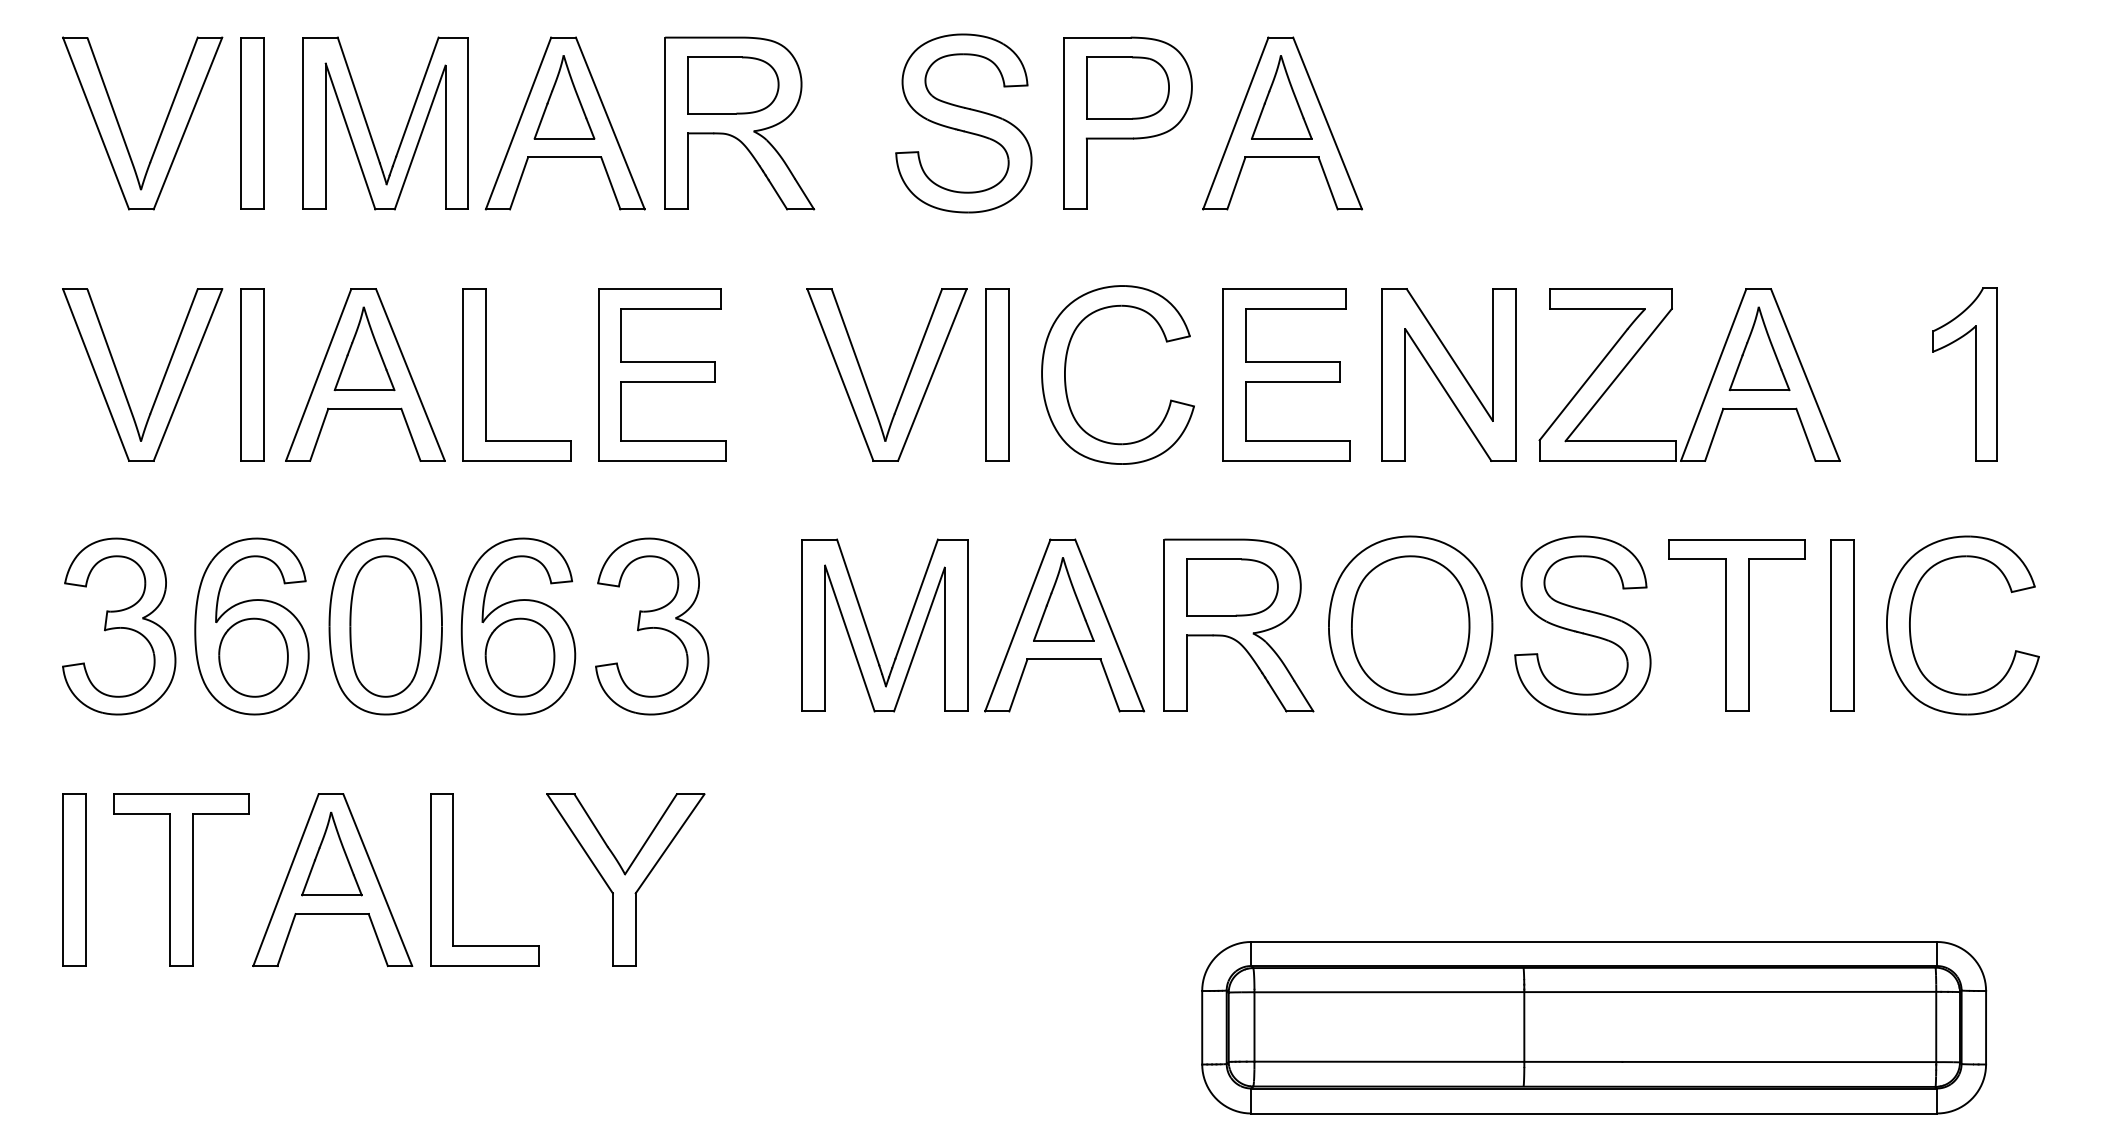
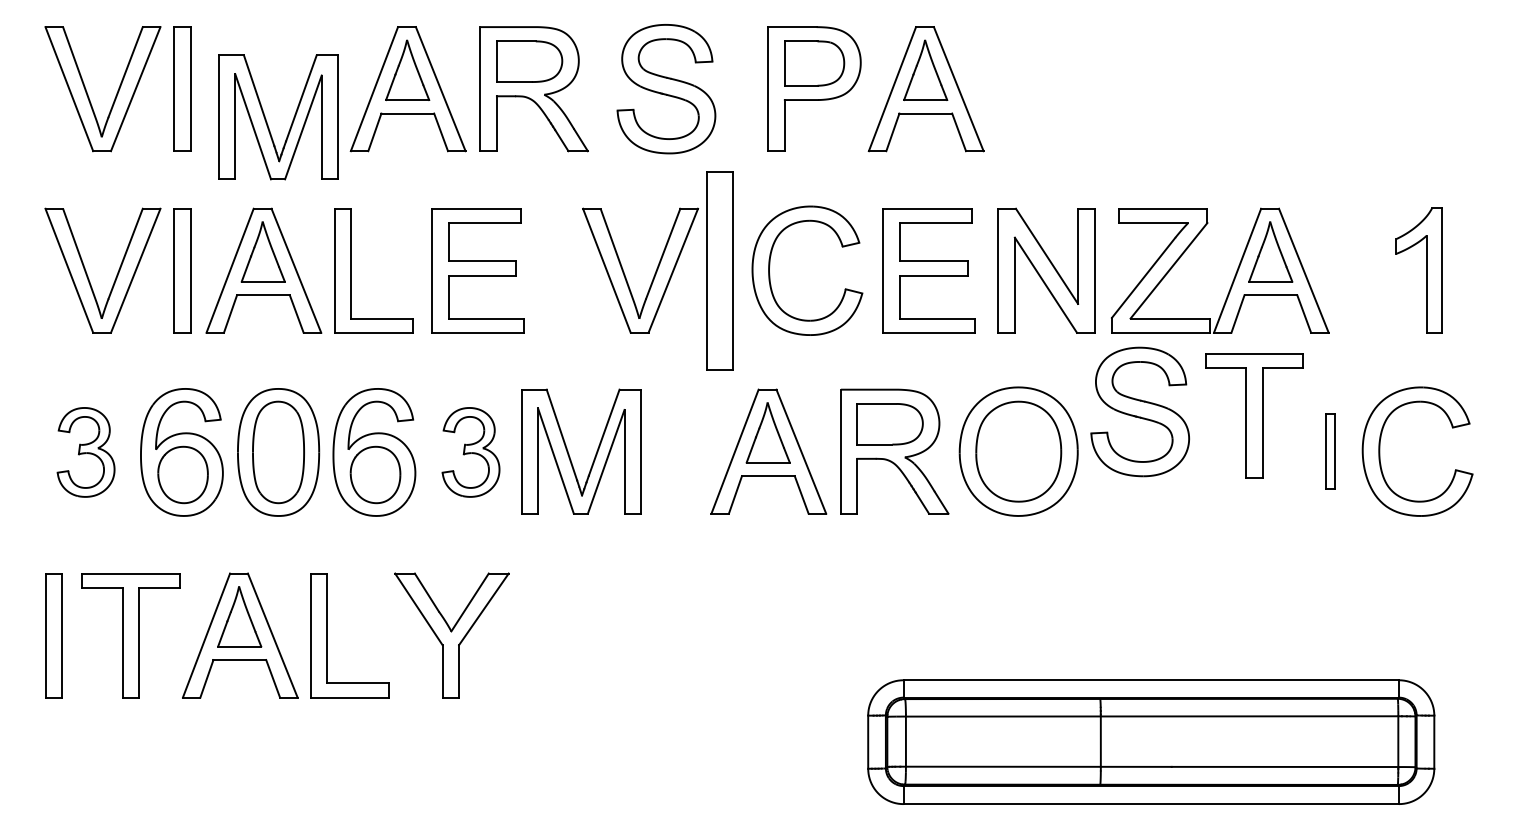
part: (963, 123) -> (666, 89), moved
part: (369, 128) -> (266, 120), moved
part: (997, 374) -> (720, 270), size x1.6
part: (1582, 625) -> (1139, 411), moved
part: (1736, 625) -> (1254, 415), moved
part: (1842, 625) -> (1330, 451), size x0.6
part: (119, 626) -> (86, 452), size x0.7
part: (652, 626) -> (471, 452), size x0.7
part: (868, 629) -> (569, 454), moved

